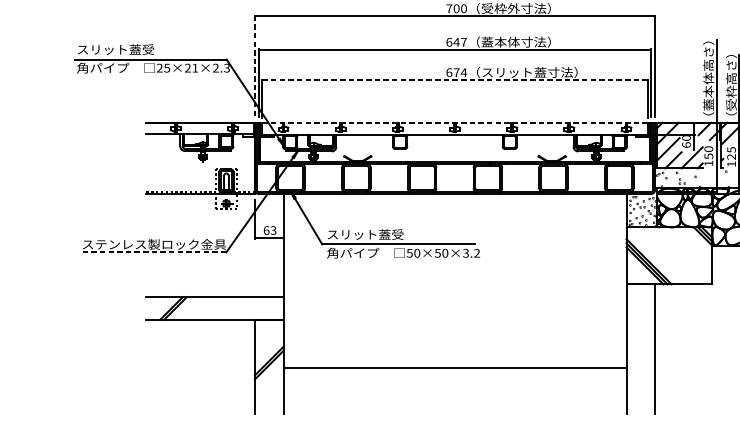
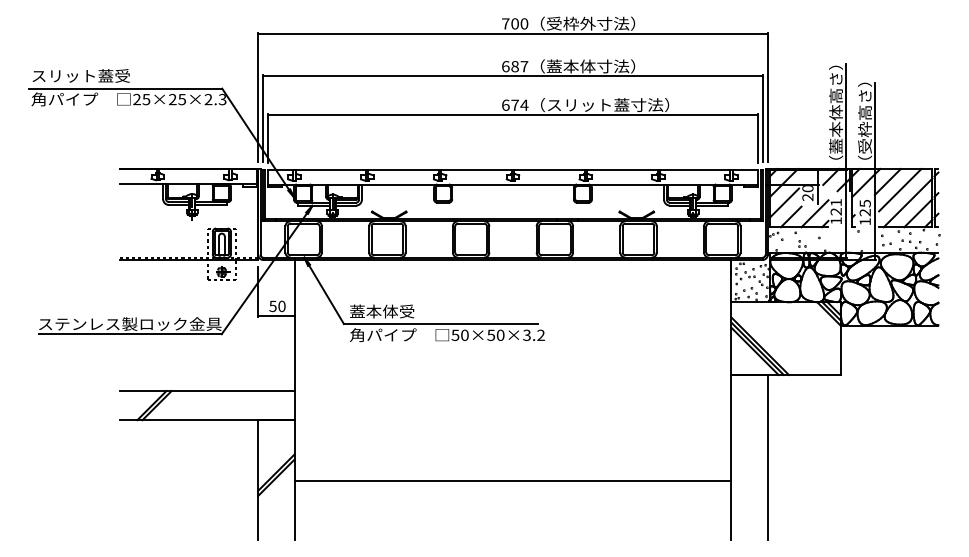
text: (456, 42) -> (514, 66), 647 -> 687
line: (255, 66) -> (258, 97), dashed -> solid
text: (194, 68) -> (181, 99), 25×21×2.3 -> 25×25×2.3
line: (455, 80) -> (513, 115), dashed -> solid
line: (455, 123) -> (513, 169), dashed -> solid
text: (686, 145) -> (807, 197), 60 -> 20
text: (708, 152) -> (835, 207), 150 -> 121
text: (270, 229) -> (277, 305), 63 -> 50
text: (365, 234) -> (398, 311), スリット蓋受 -> 蓋本体受
line: (154, 252) -> (130, 334), dashed -> solid

